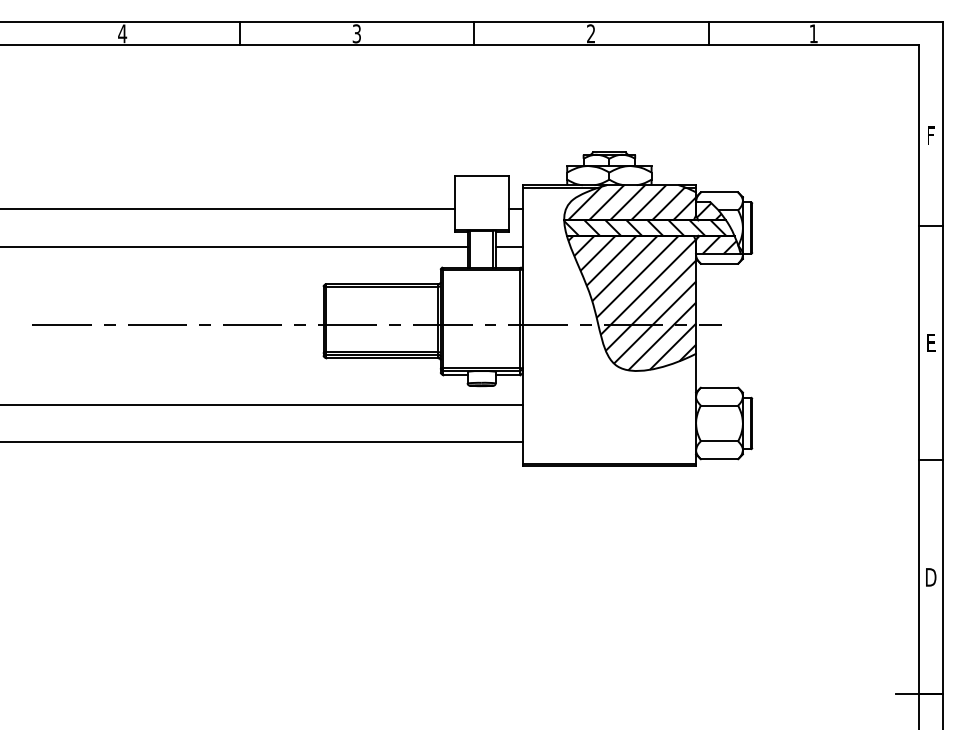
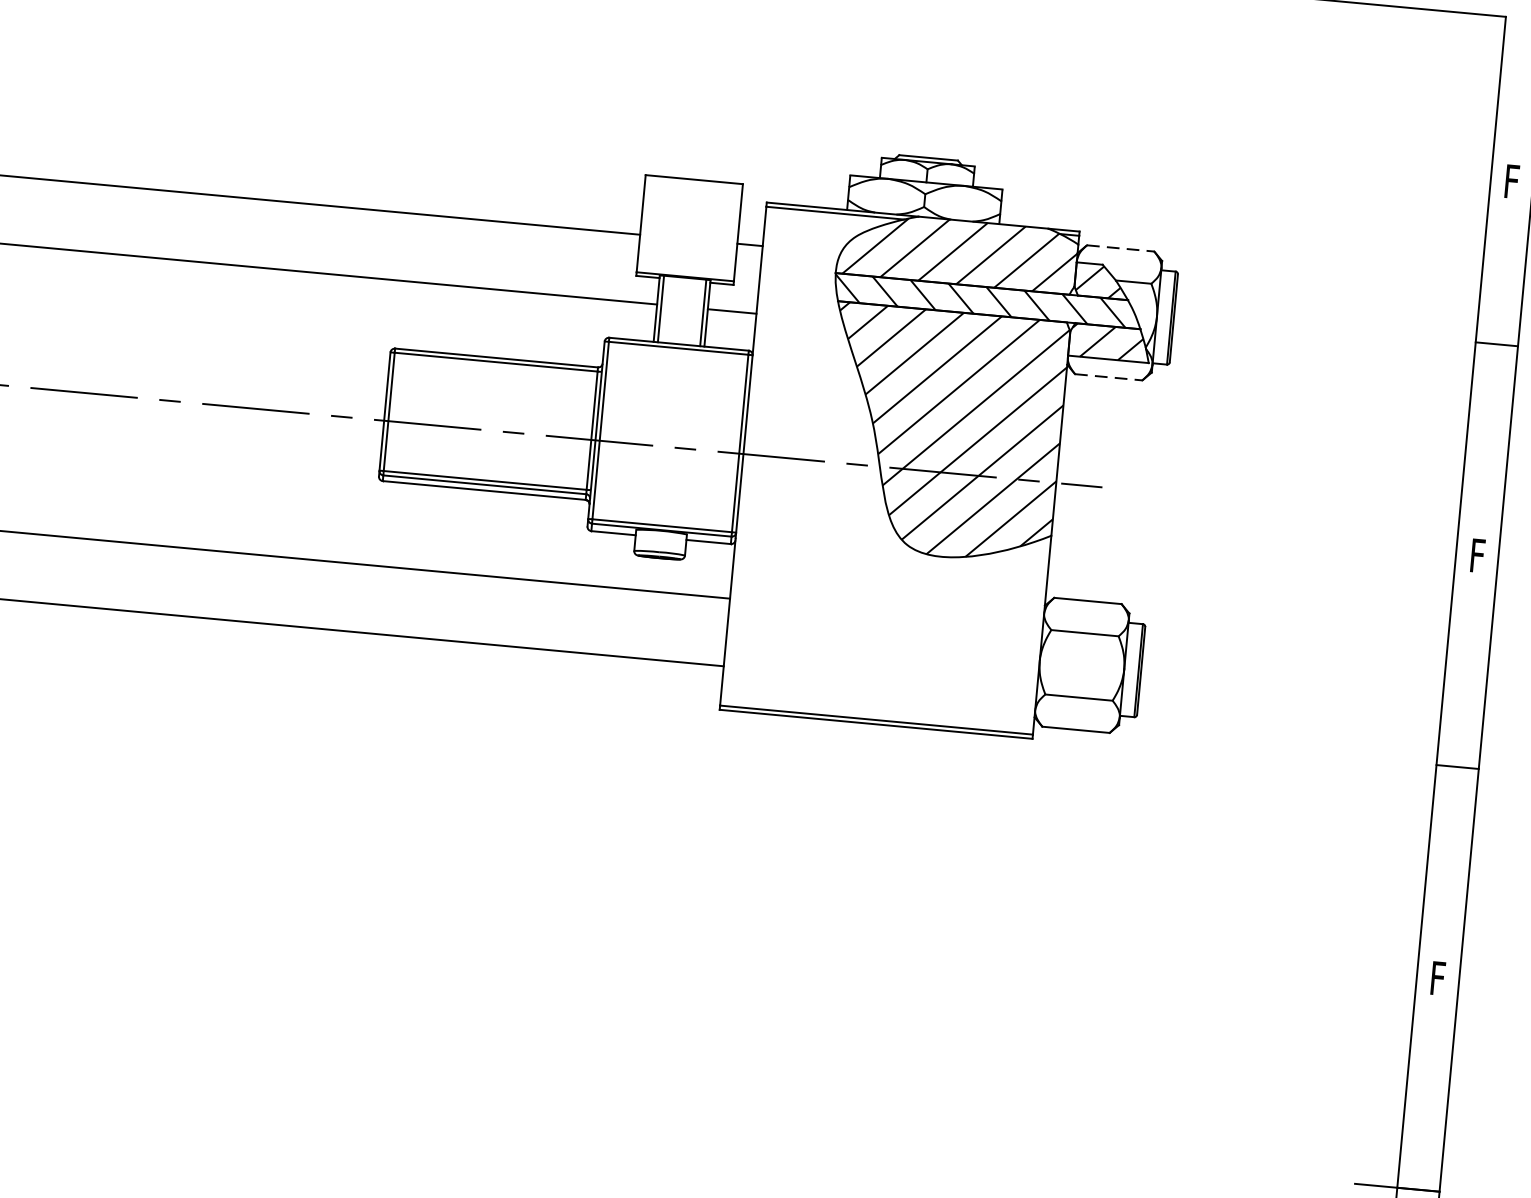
line: (719, 192) -> (1120, 248), solid -> dashed
line: (719, 263) -> (1108, 376), solid -> dashed
text: (931, 342) -> (1478, 554), E -> F
text: (931, 577) -> (1438, 978), D -> F

